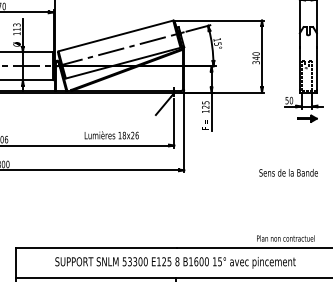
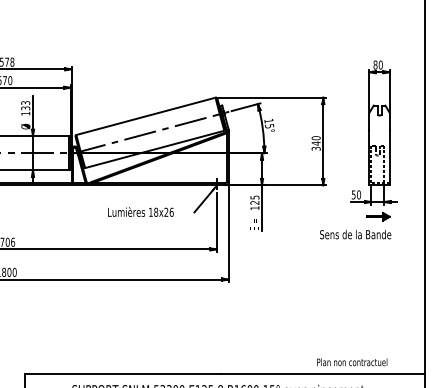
text: (16, 29) -> (25, 108), 113 -> 133
text: (111, 134) -> (140, 211), moved
text: (288, 172) -> (355, 234), moved

